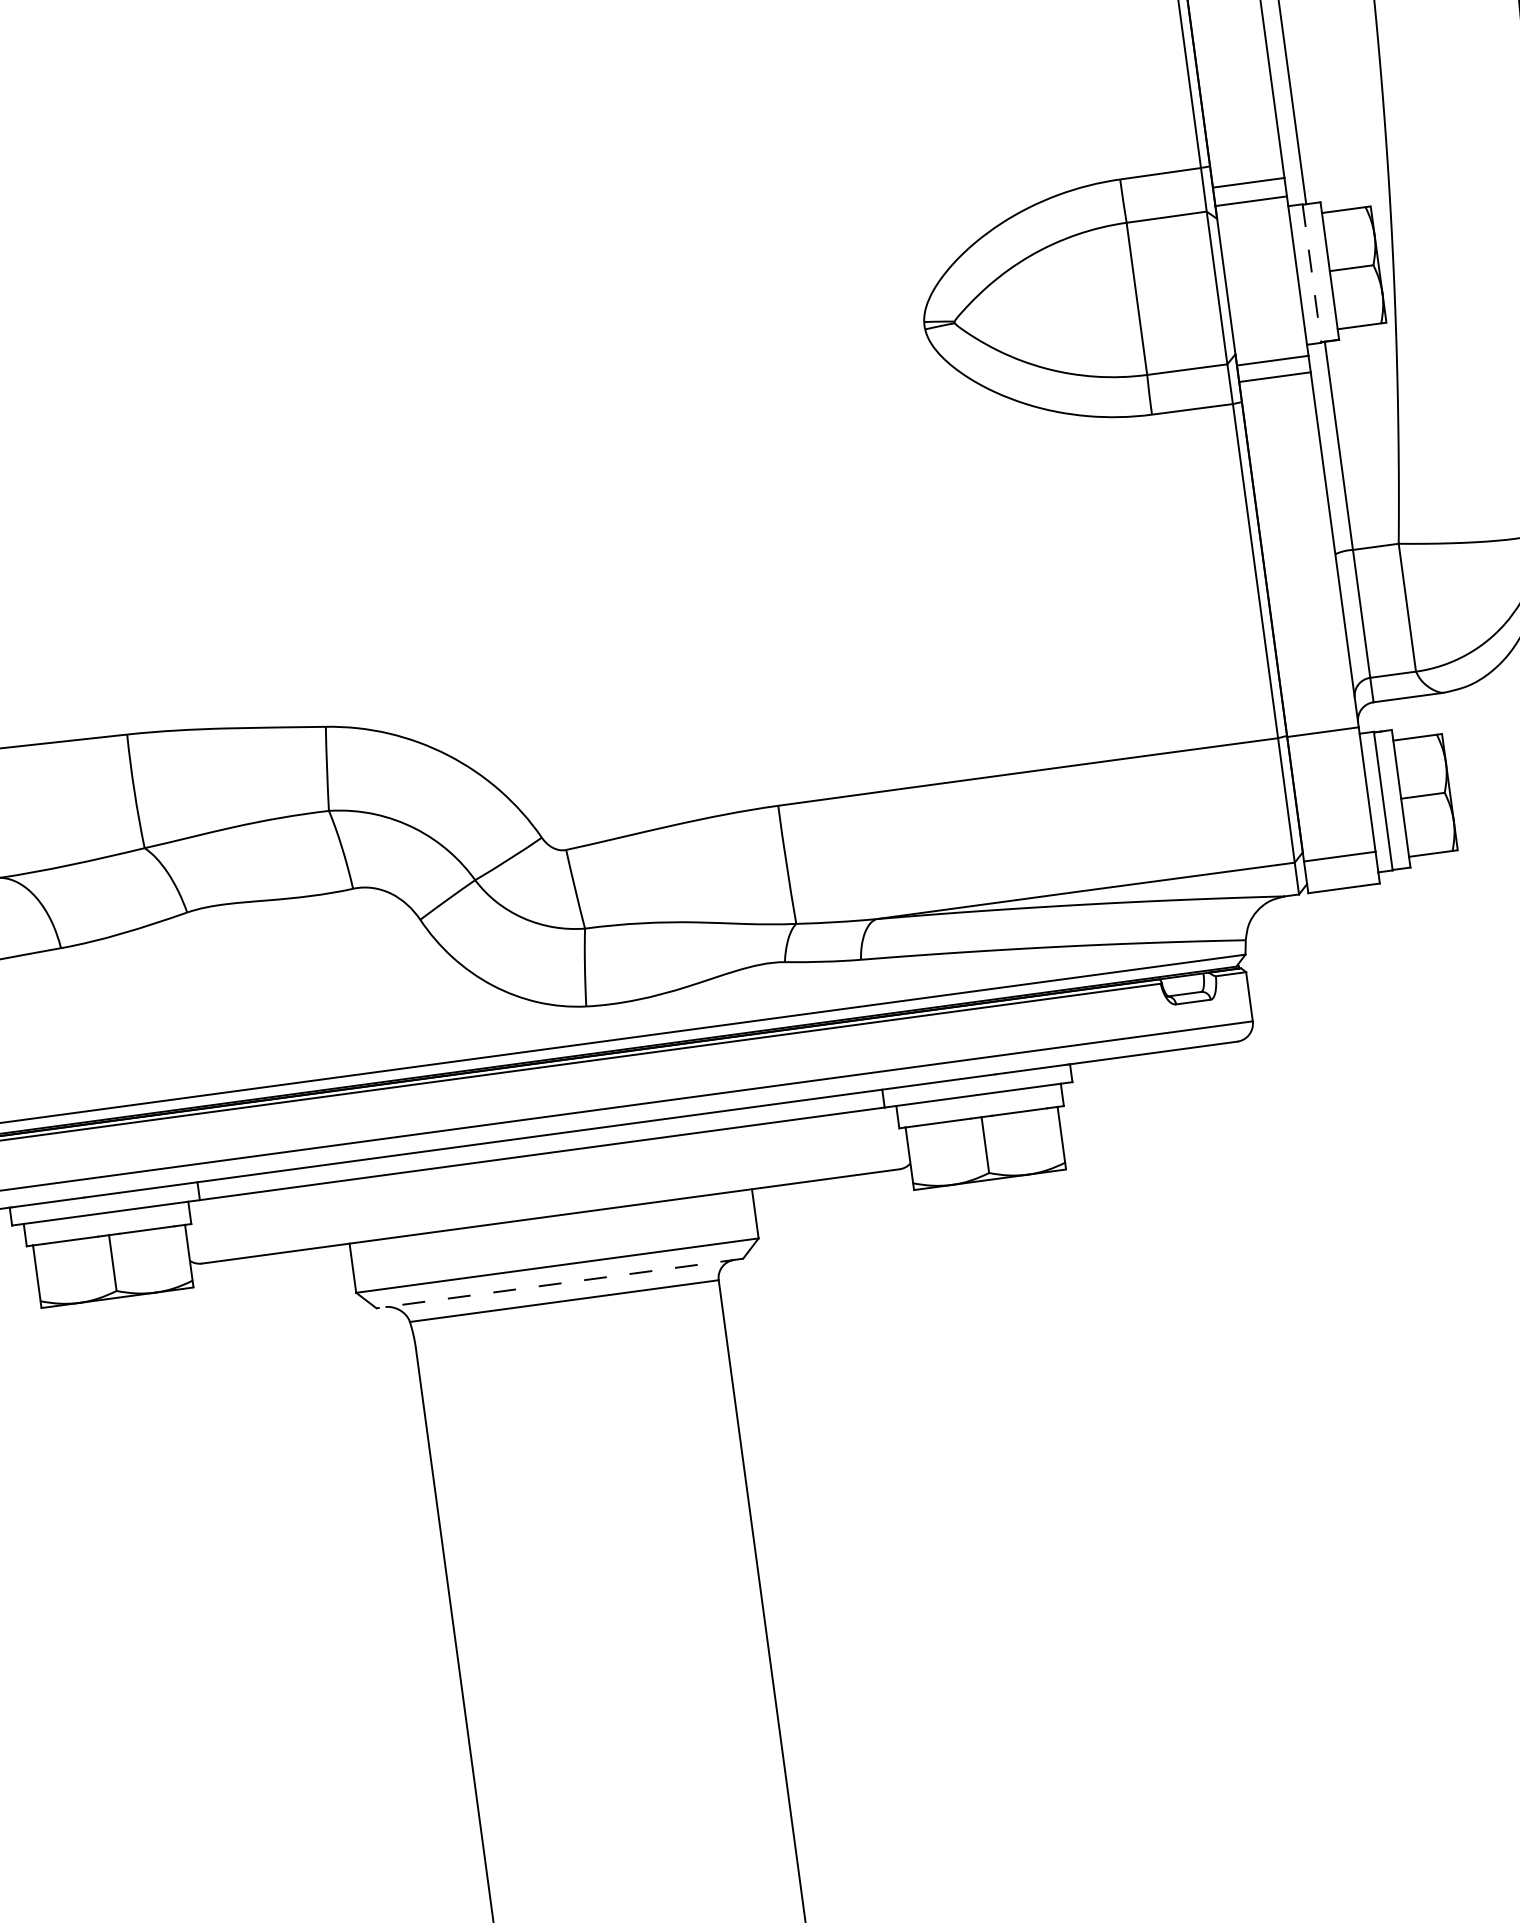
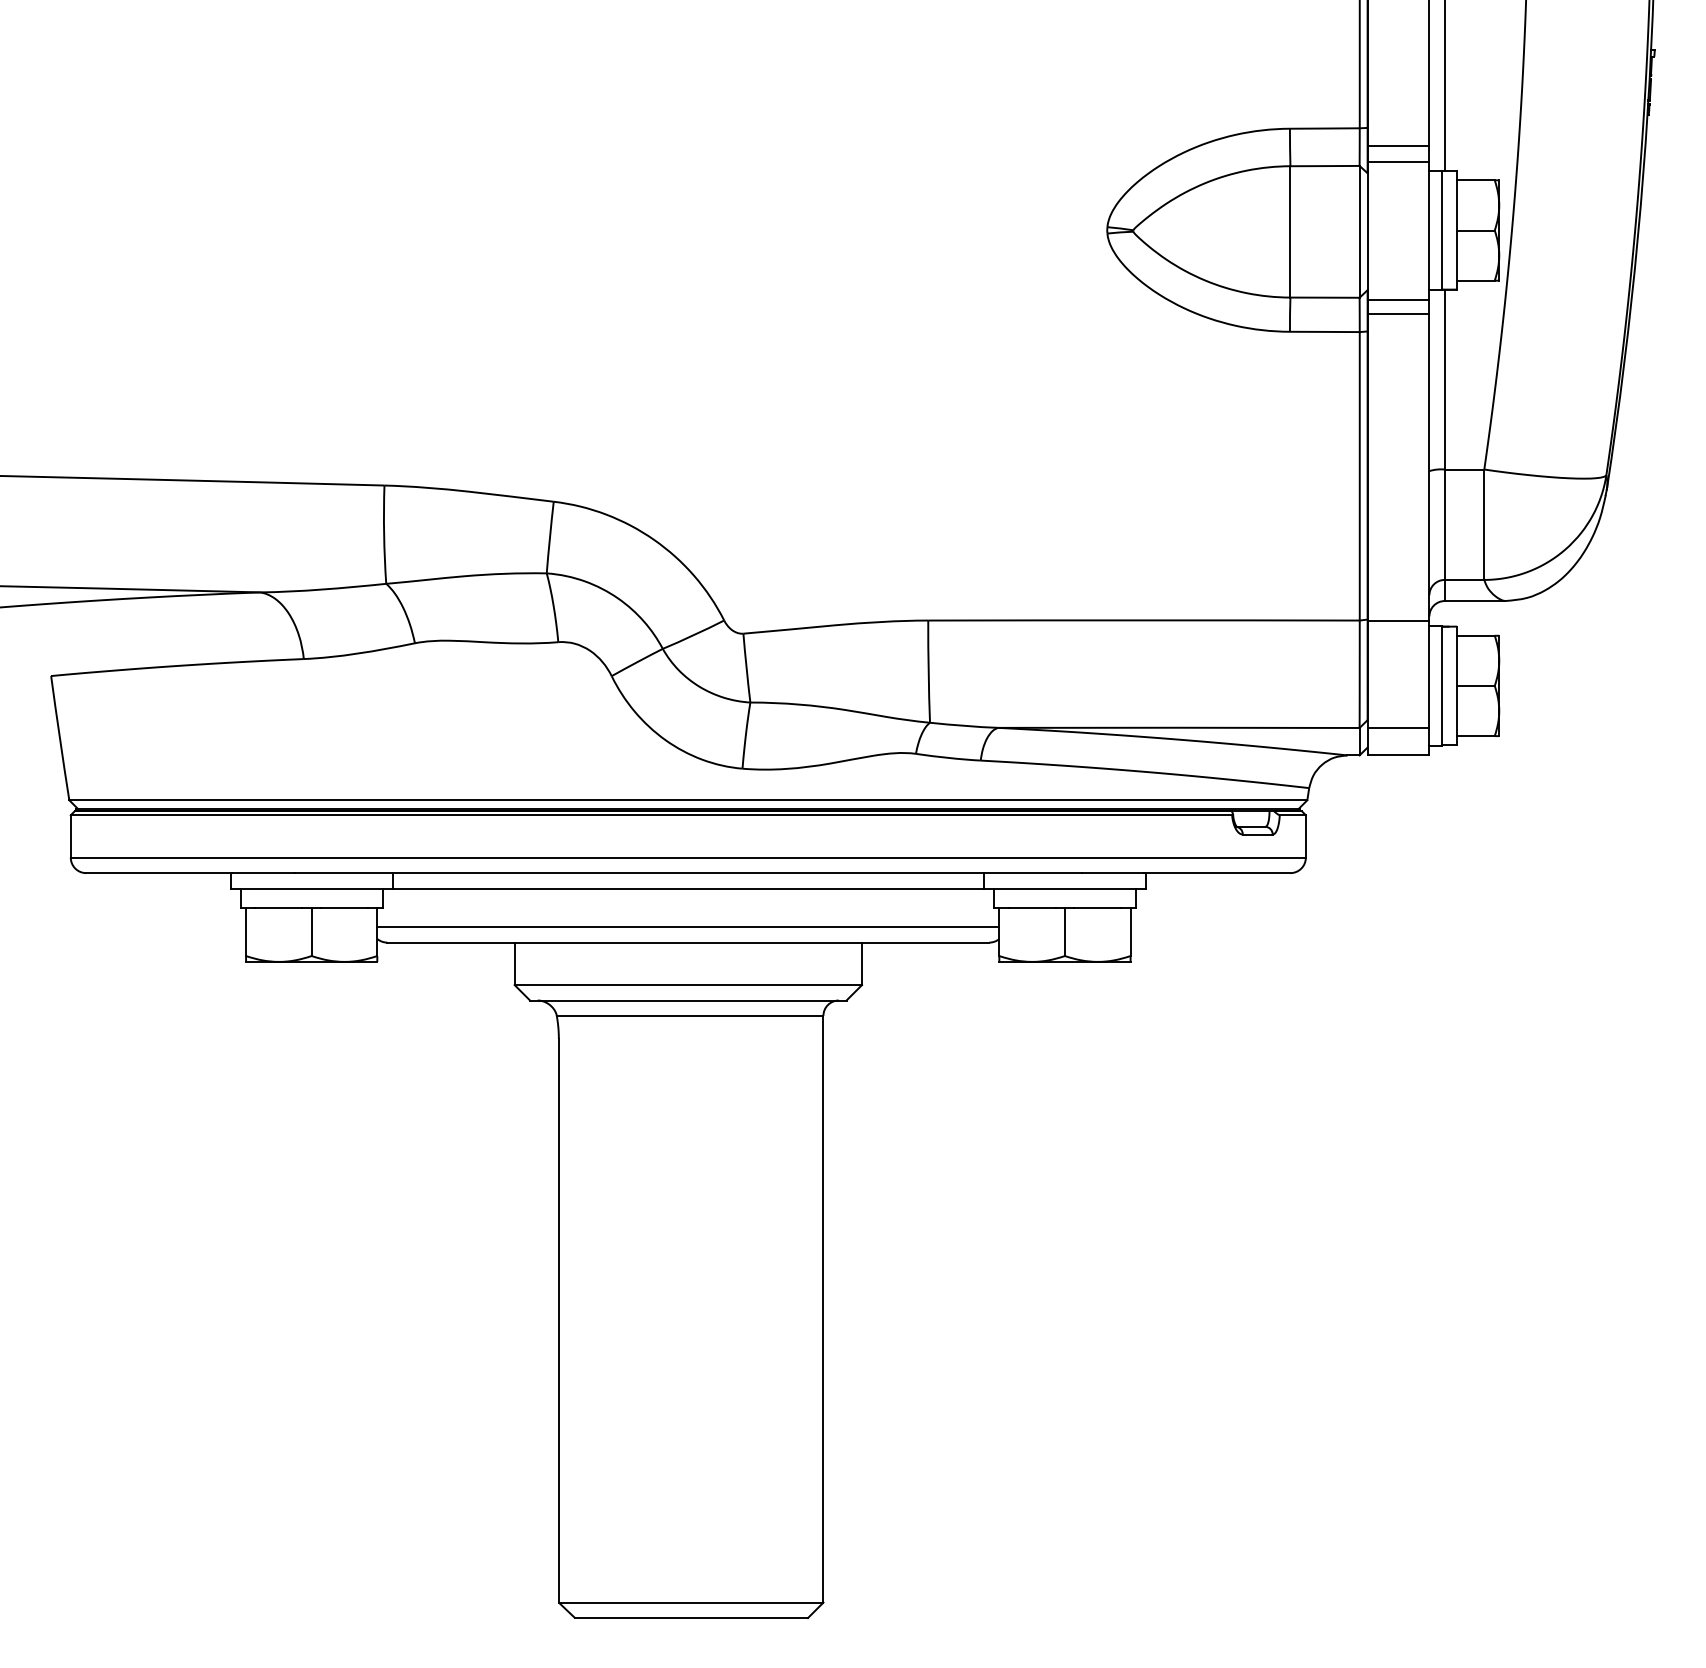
line: (1311, 273) -> (1441, 230), dashed -> solid
line: (548, 1198) -> (688, 927), added
line: (558, 1283) -> (687, 1000), dashed -> solid

